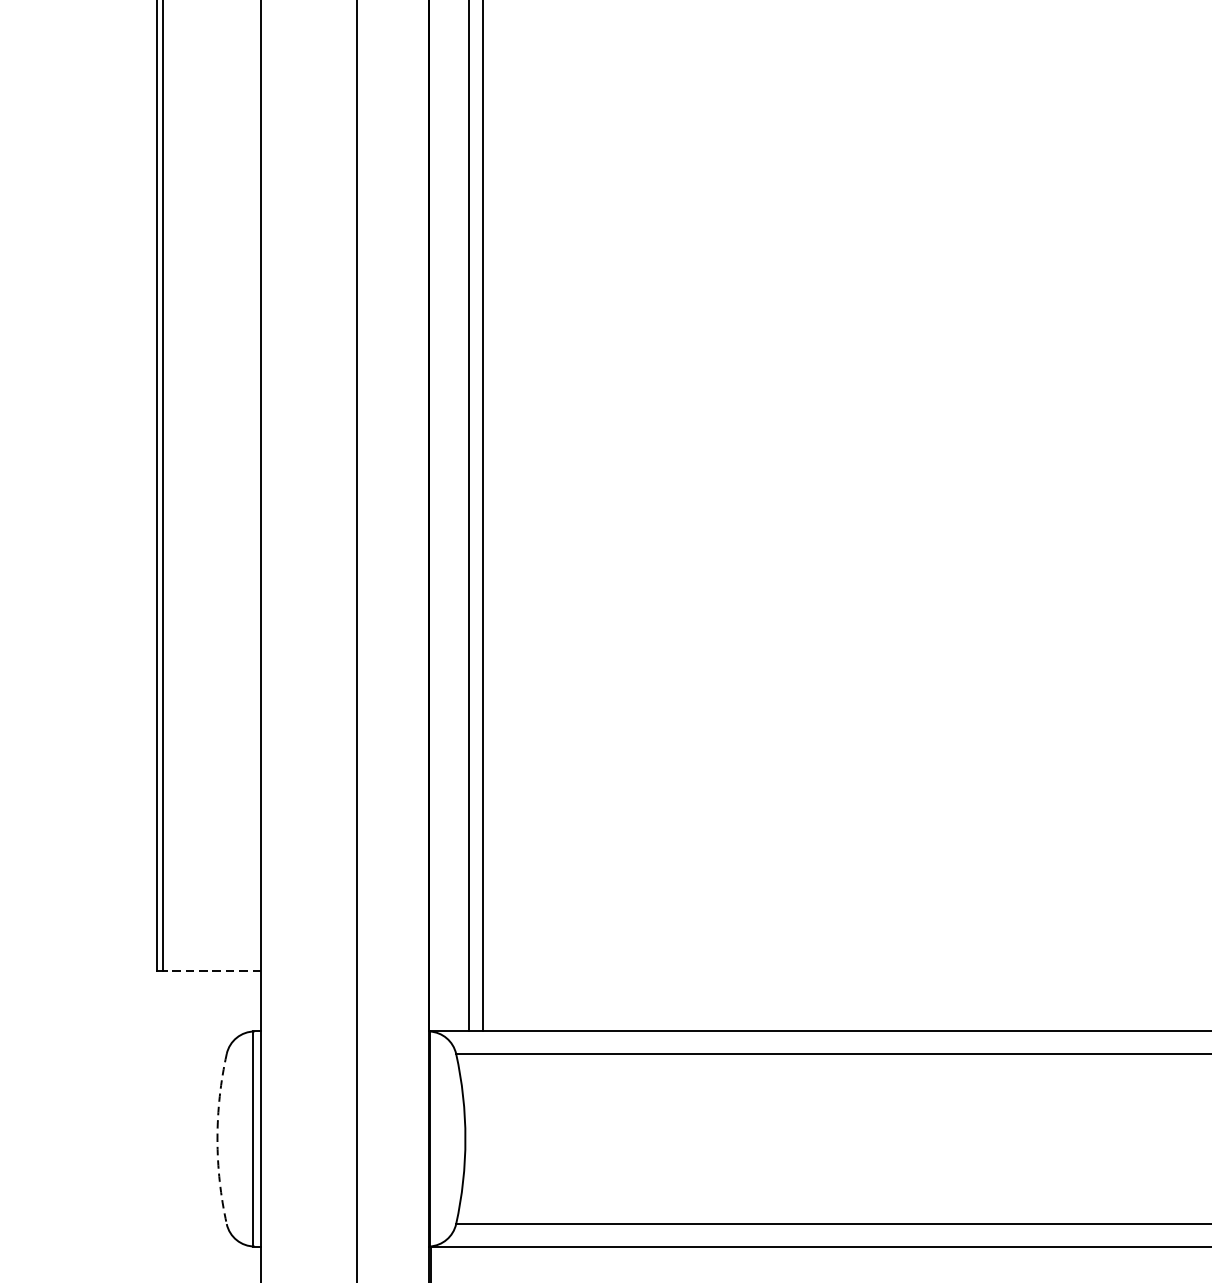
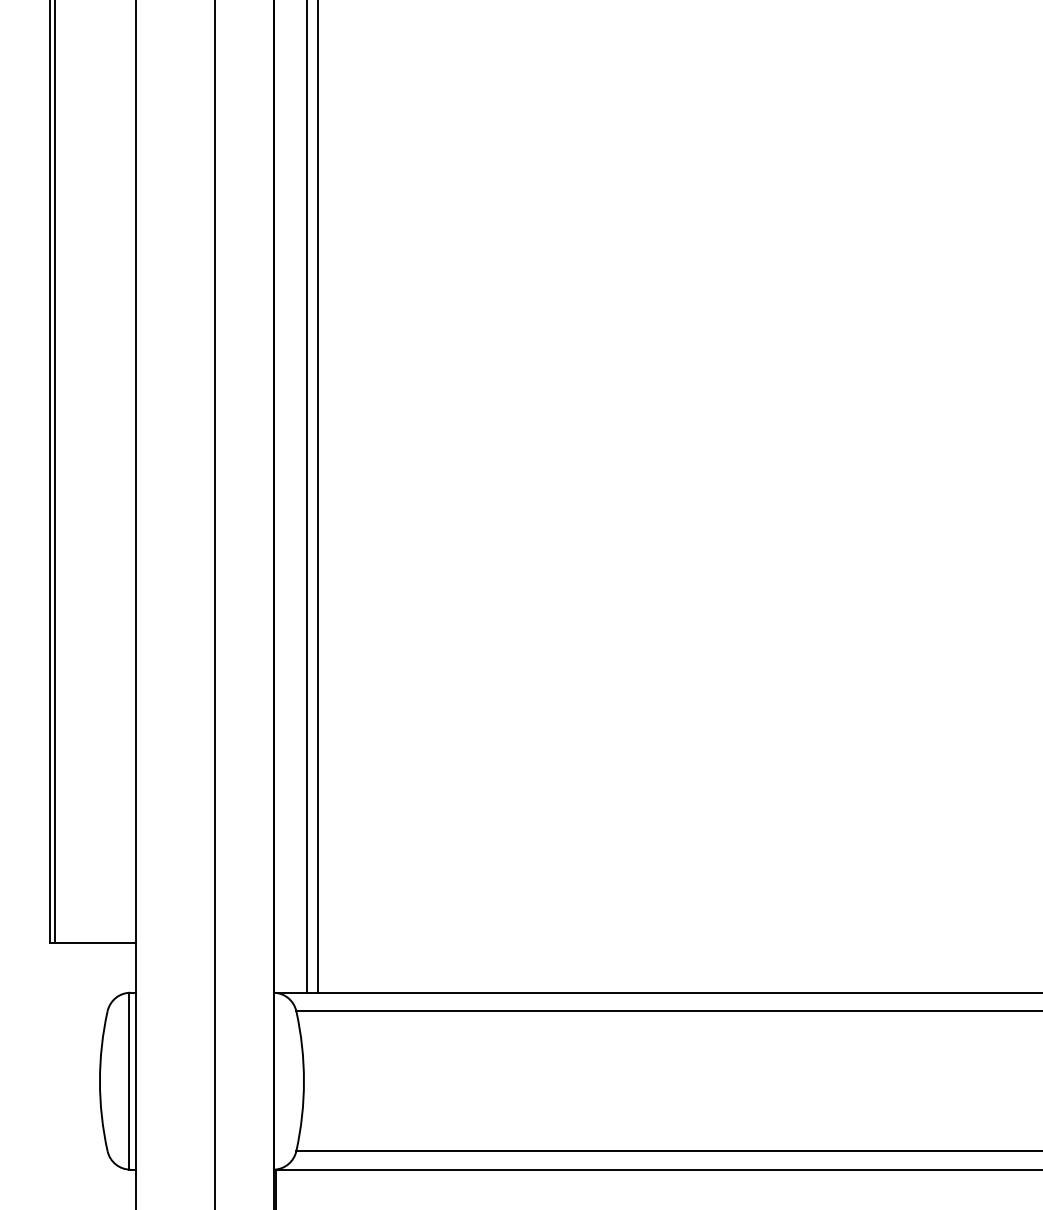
line: (210, 970) -> (94, 942), dashed -> solid
arc: (216, 1139) -> (99, 1081), dashed -> solid

